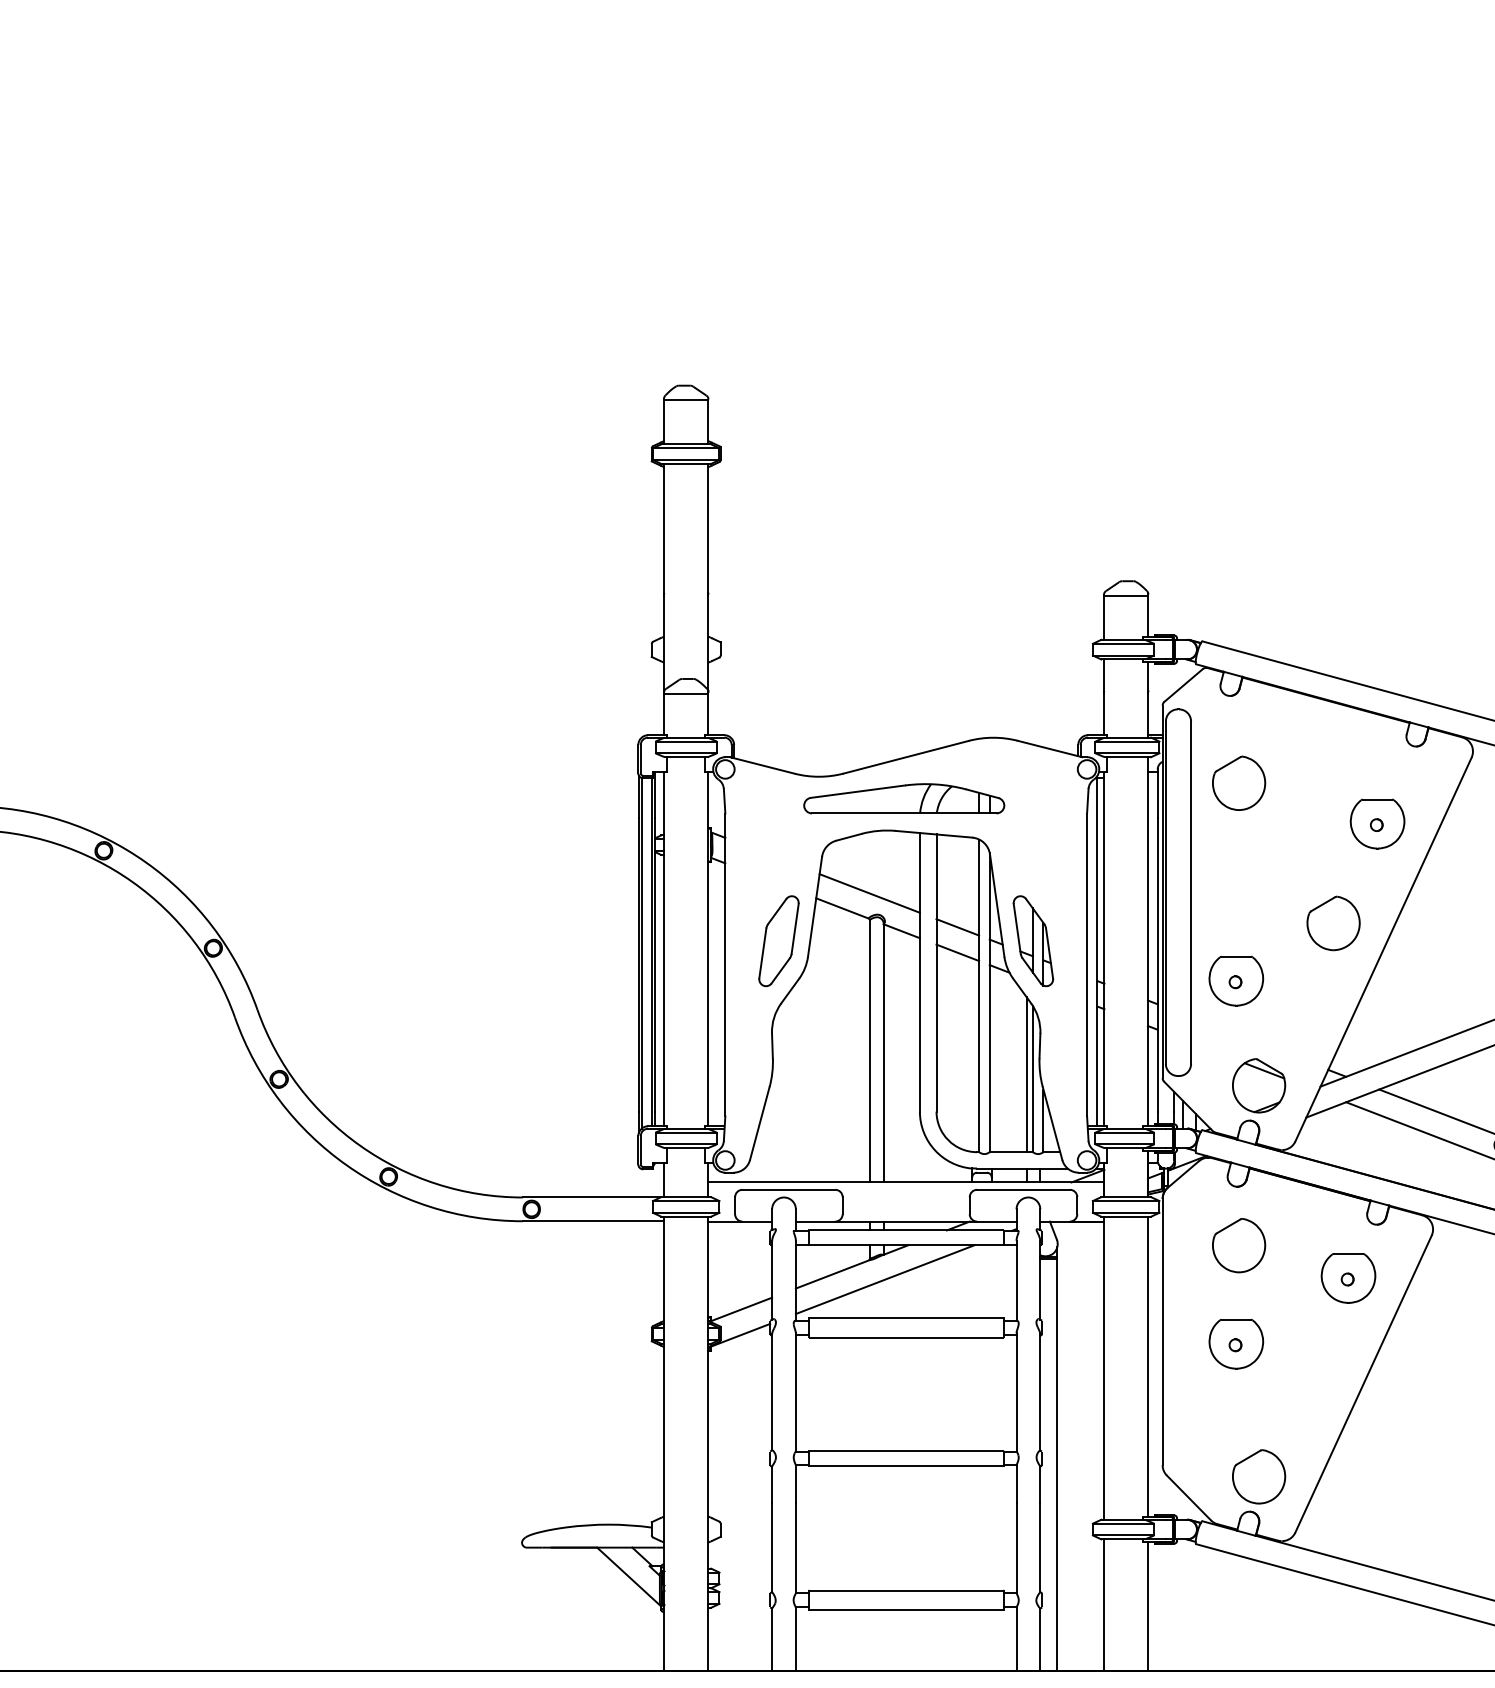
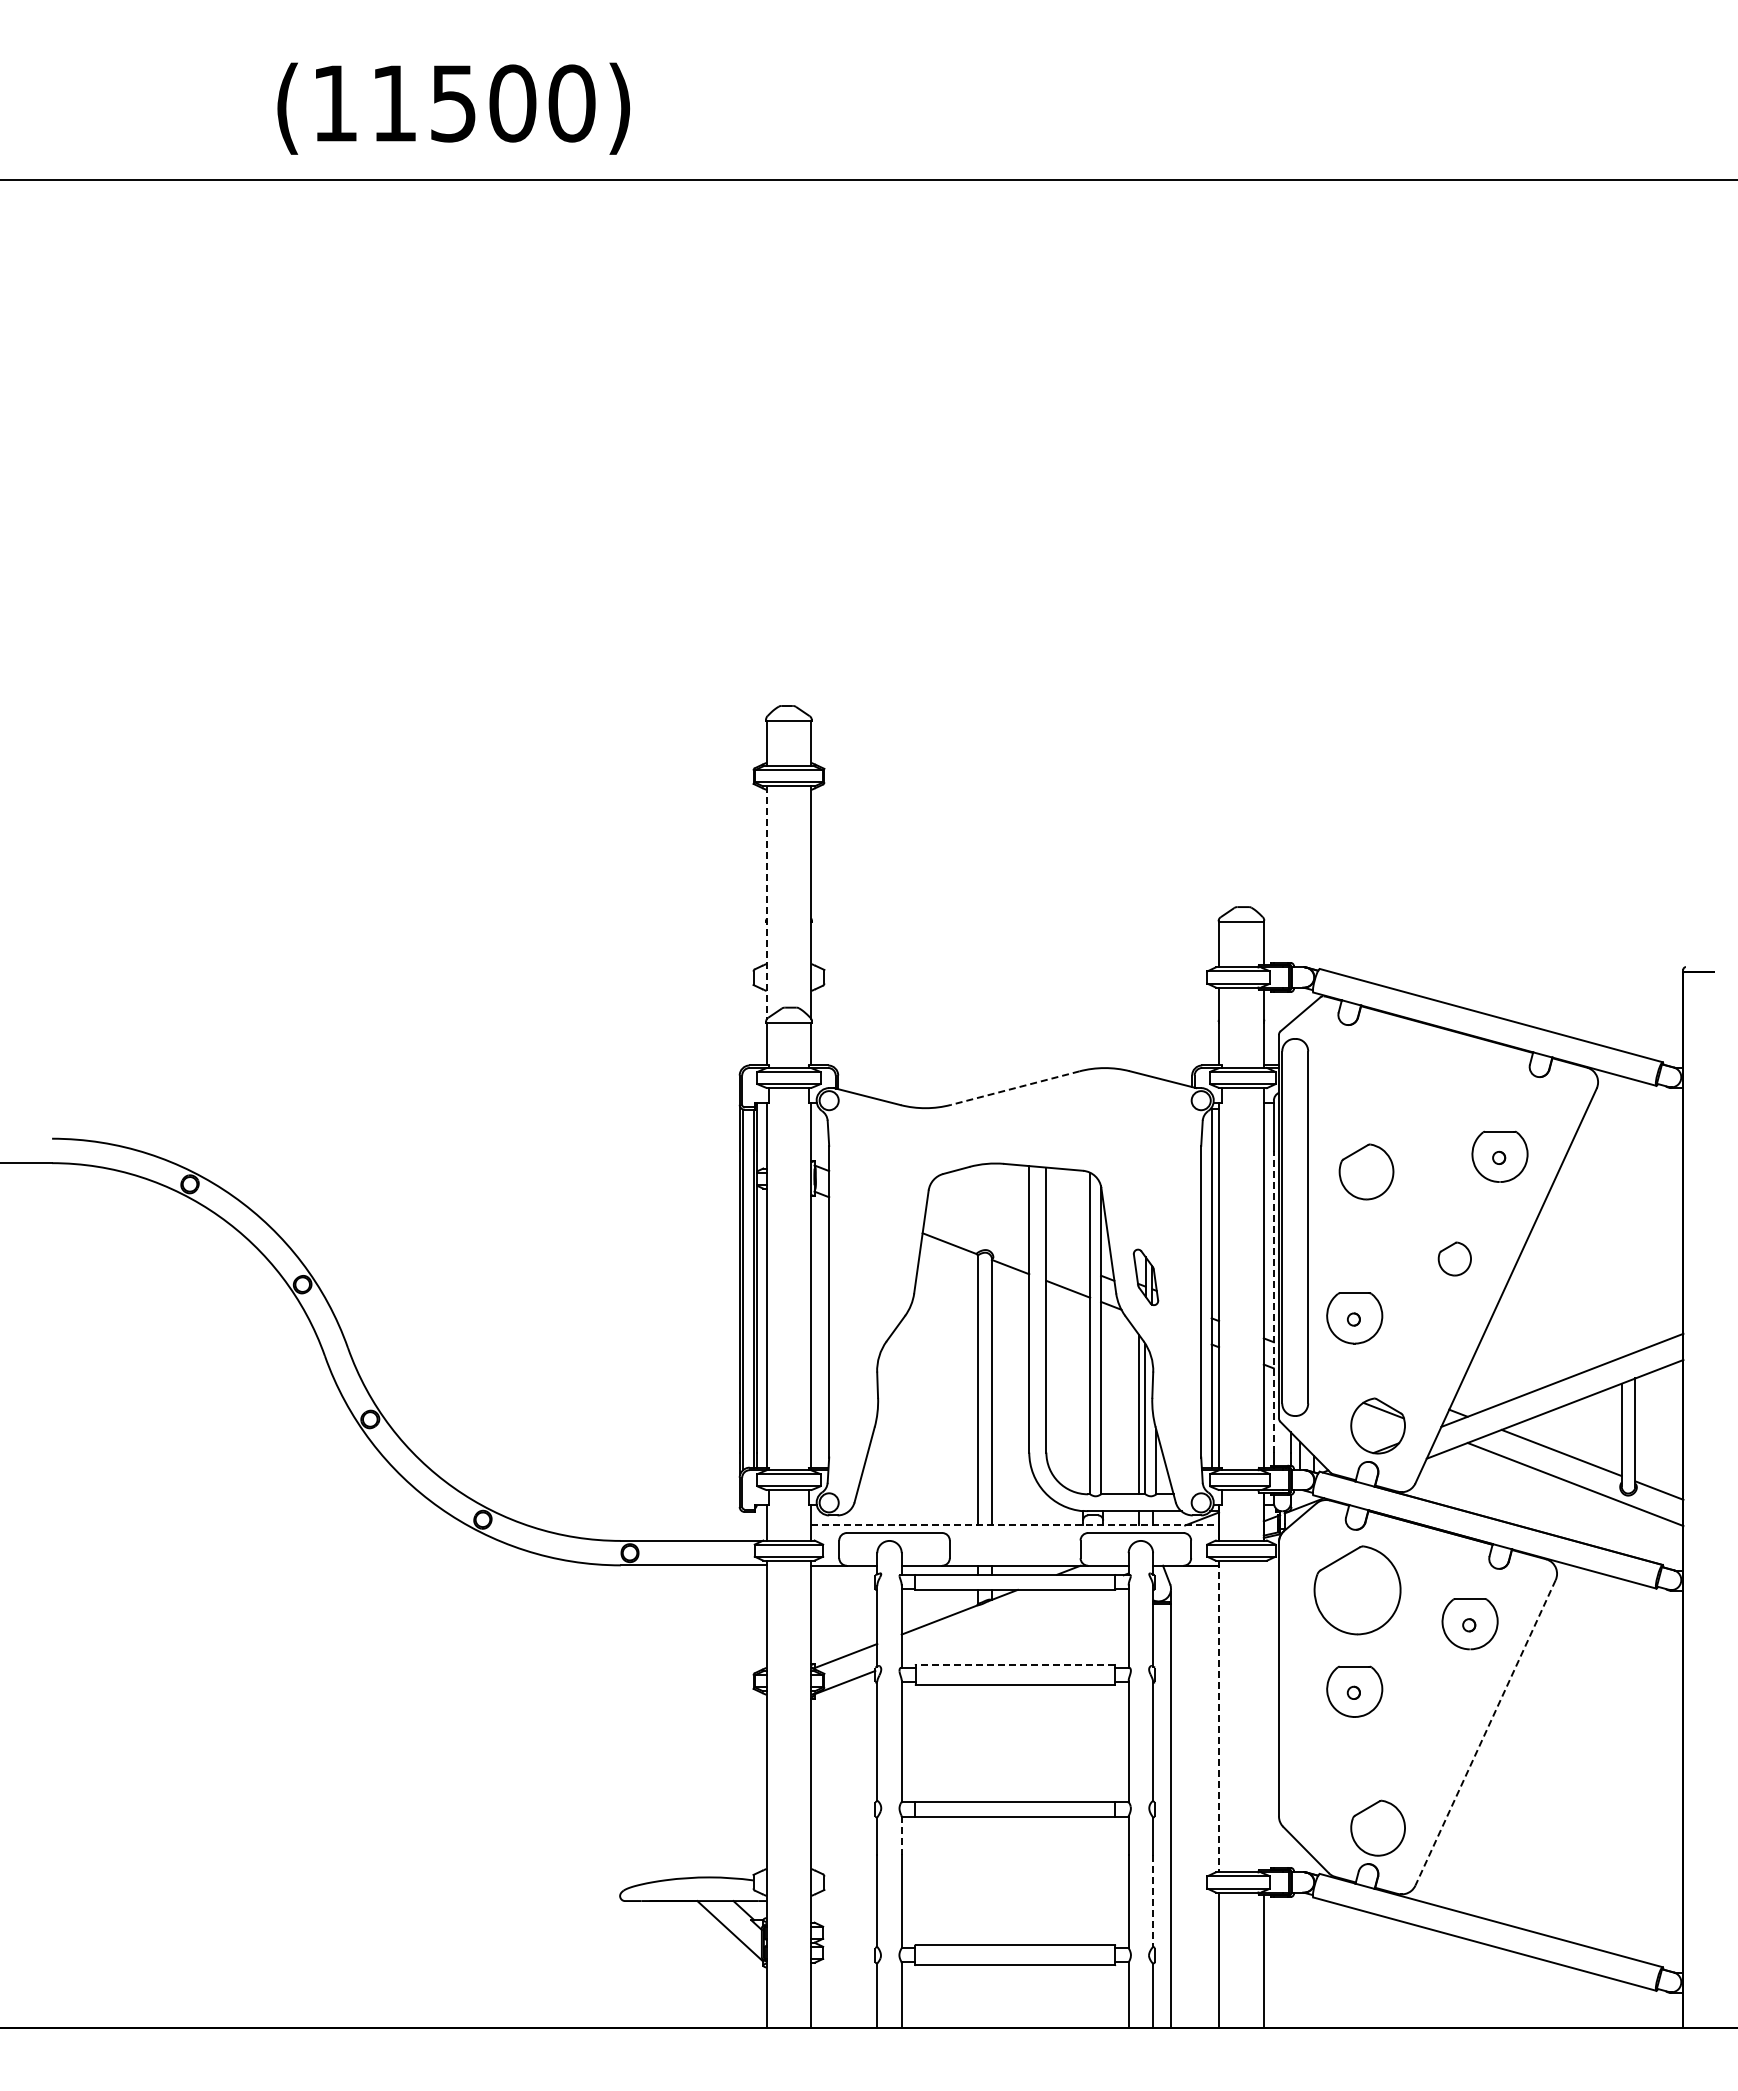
line: (664, 577) -> (766, 903), solid -> dashed
line: (905, 757) -> (1014, 1088), solid -> dashed
part: (1239, 782) -> (1366, 1171), moved
part: (903, 798) -> (1012, 1130), removed
line: (869, 893) -> (977, 1228), removed
part: (1333, 922) -> (1454, 1258), size x0.6
line: (958, 926) -> (1068, 1262), removed
part: (779, 941) -> (884, 1277), removed
part: (1032, 941) -> (1145, 1277), size x0.6
line: (1157, 964) -> (1273, 1301), solid -> dashed
line: (906, 1182) -> (1015, 1525), solid -> dashed
part: (1239, 1245) -> (1357, 1590), size x1.6
line: (885, 1278) -> (993, 1624), removed
line: (906, 1317) -> (1015, 1664), solid -> dashed
line: (1147, 1366) -> (1263, 1714), removed
line: (1104, 1368) -> (1219, 1716), solid -> dashed
line: (1363, 1384) -> (1485, 1733), solid -> dashed
line: (795, 1484) -> (901, 1836), solid -> dashed
line: (1040, 1547) -> (1153, 1900), solid -> dashed

